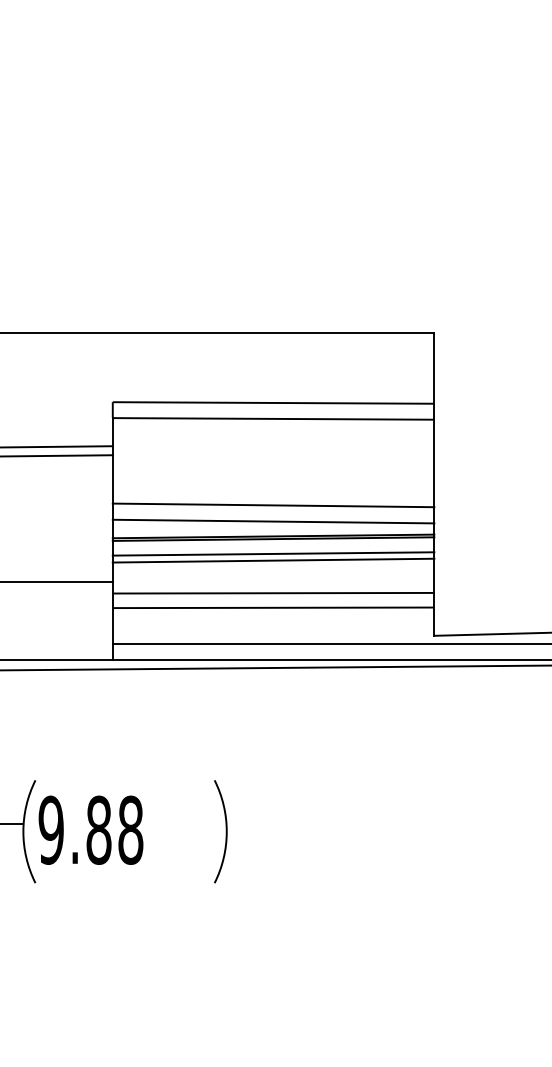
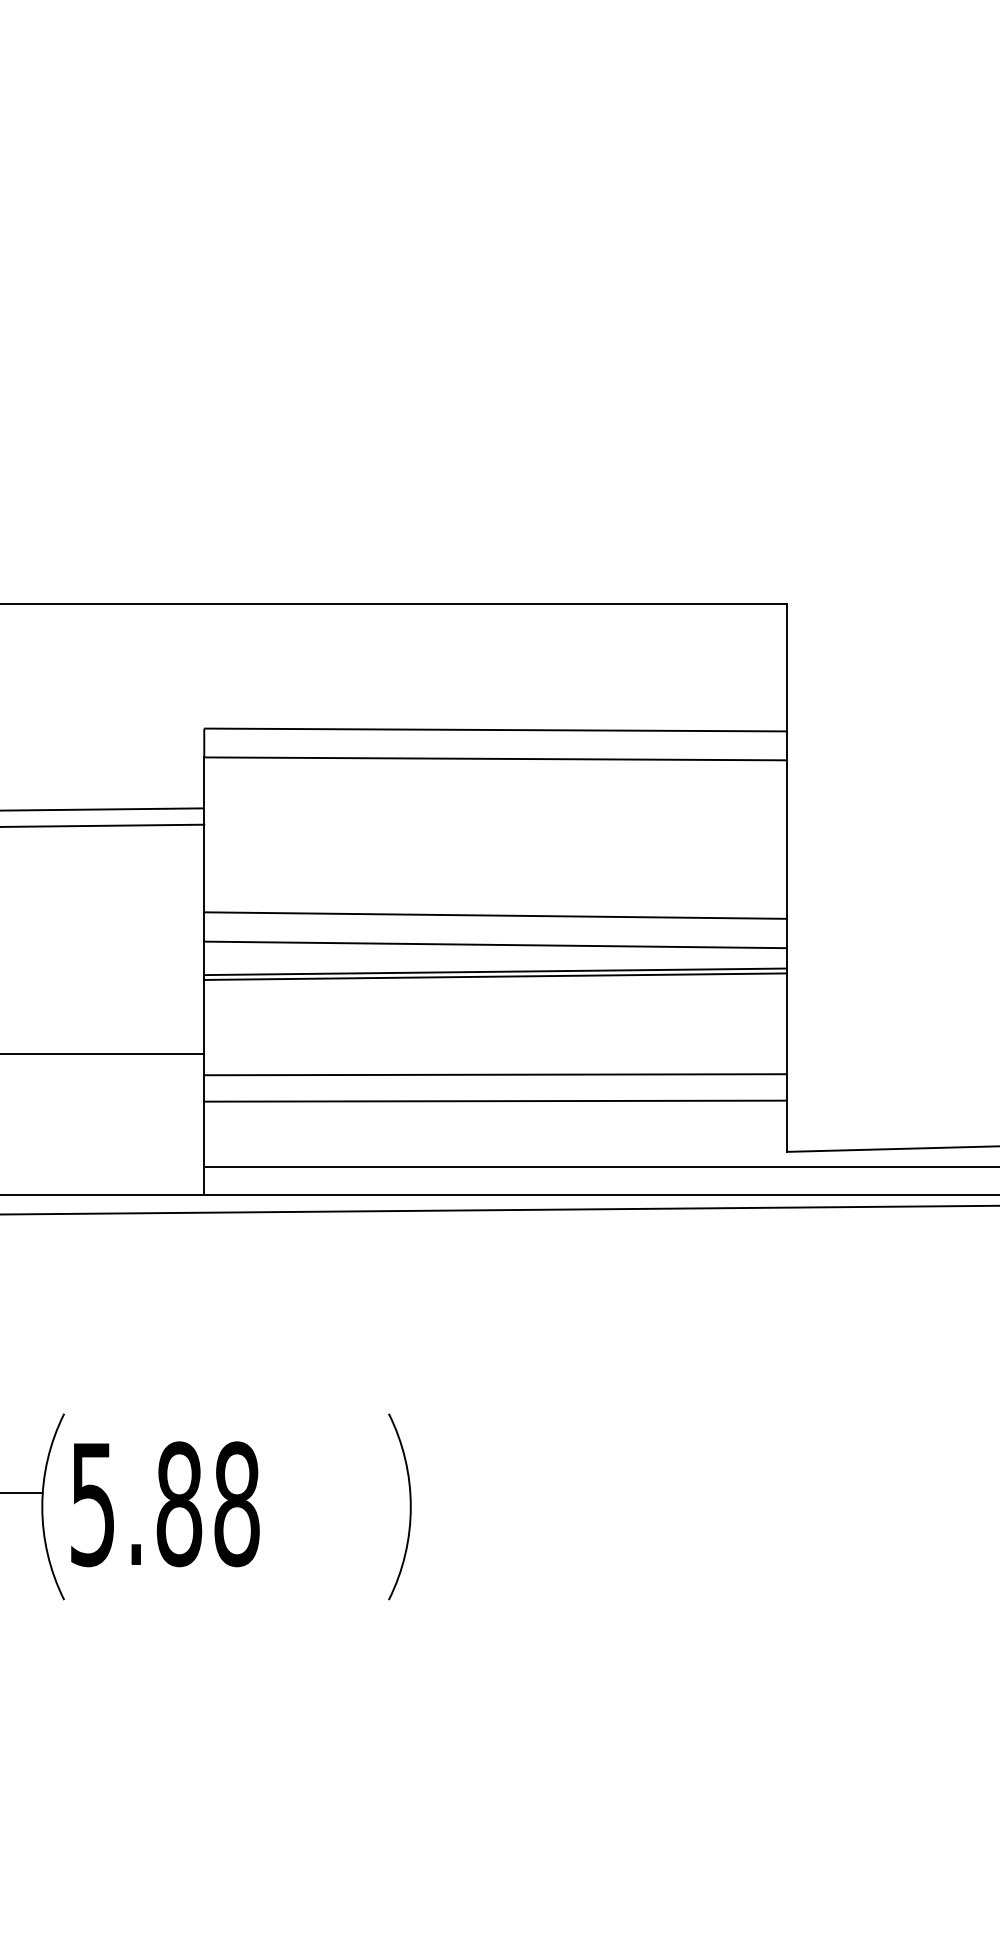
line: (273, 553) -> (495, 1002), removed
line: (273, 560) -> (495, 1015), removed
text: (50, 829) -> (91, 1502), 9.88 -> 5.88

